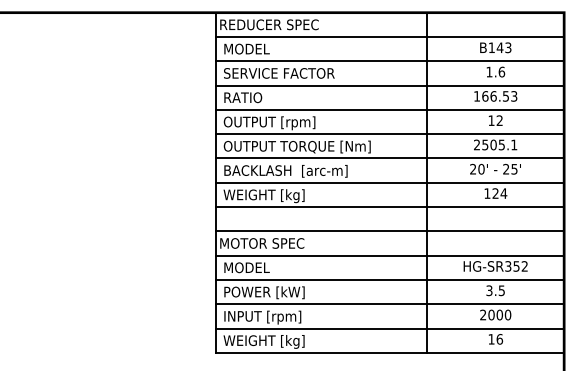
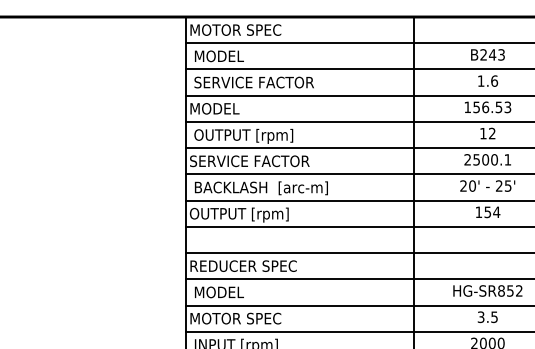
text: (269, 24) -> (243, 29), REDUCER SPEC -> MOTOR SPEC
text: (491, 47) -> (483, 54), B143 -> B243
text: (485, 96) -> (476, 107), 166.53 -> 156.53
text: (242, 97) -> (214, 108), RATIO -> MODEL
text: (501, 144) -> (494, 159), 2505.1 -> 2500.1
text: (294, 146) -> (270, 161), OUTPUT TORQUE [Nm] -> SERVICE FACTOR
text: (495, 193) -> (487, 212), 124 -> 154
text: (265, 196) -> (239, 215), WEIGHT [kg] -> OUTPUT [rpm]
text: (269, 243) -> (243, 266), MOTOR SPEC -> REDUCER SPEC
text: (508, 266) -> (501, 291), HG-SR352 -> HG-SR852
text: (262, 292) -> (236, 319), POWER [kW] -> MOTOR SPEC

